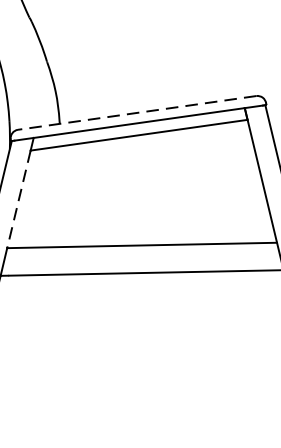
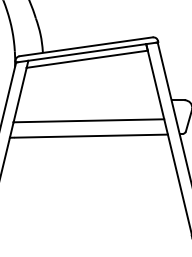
line: (136, 112) -> (85, 46), dashed -> solid
line: (19, 200) -> (20, 95), dashed -> solid

